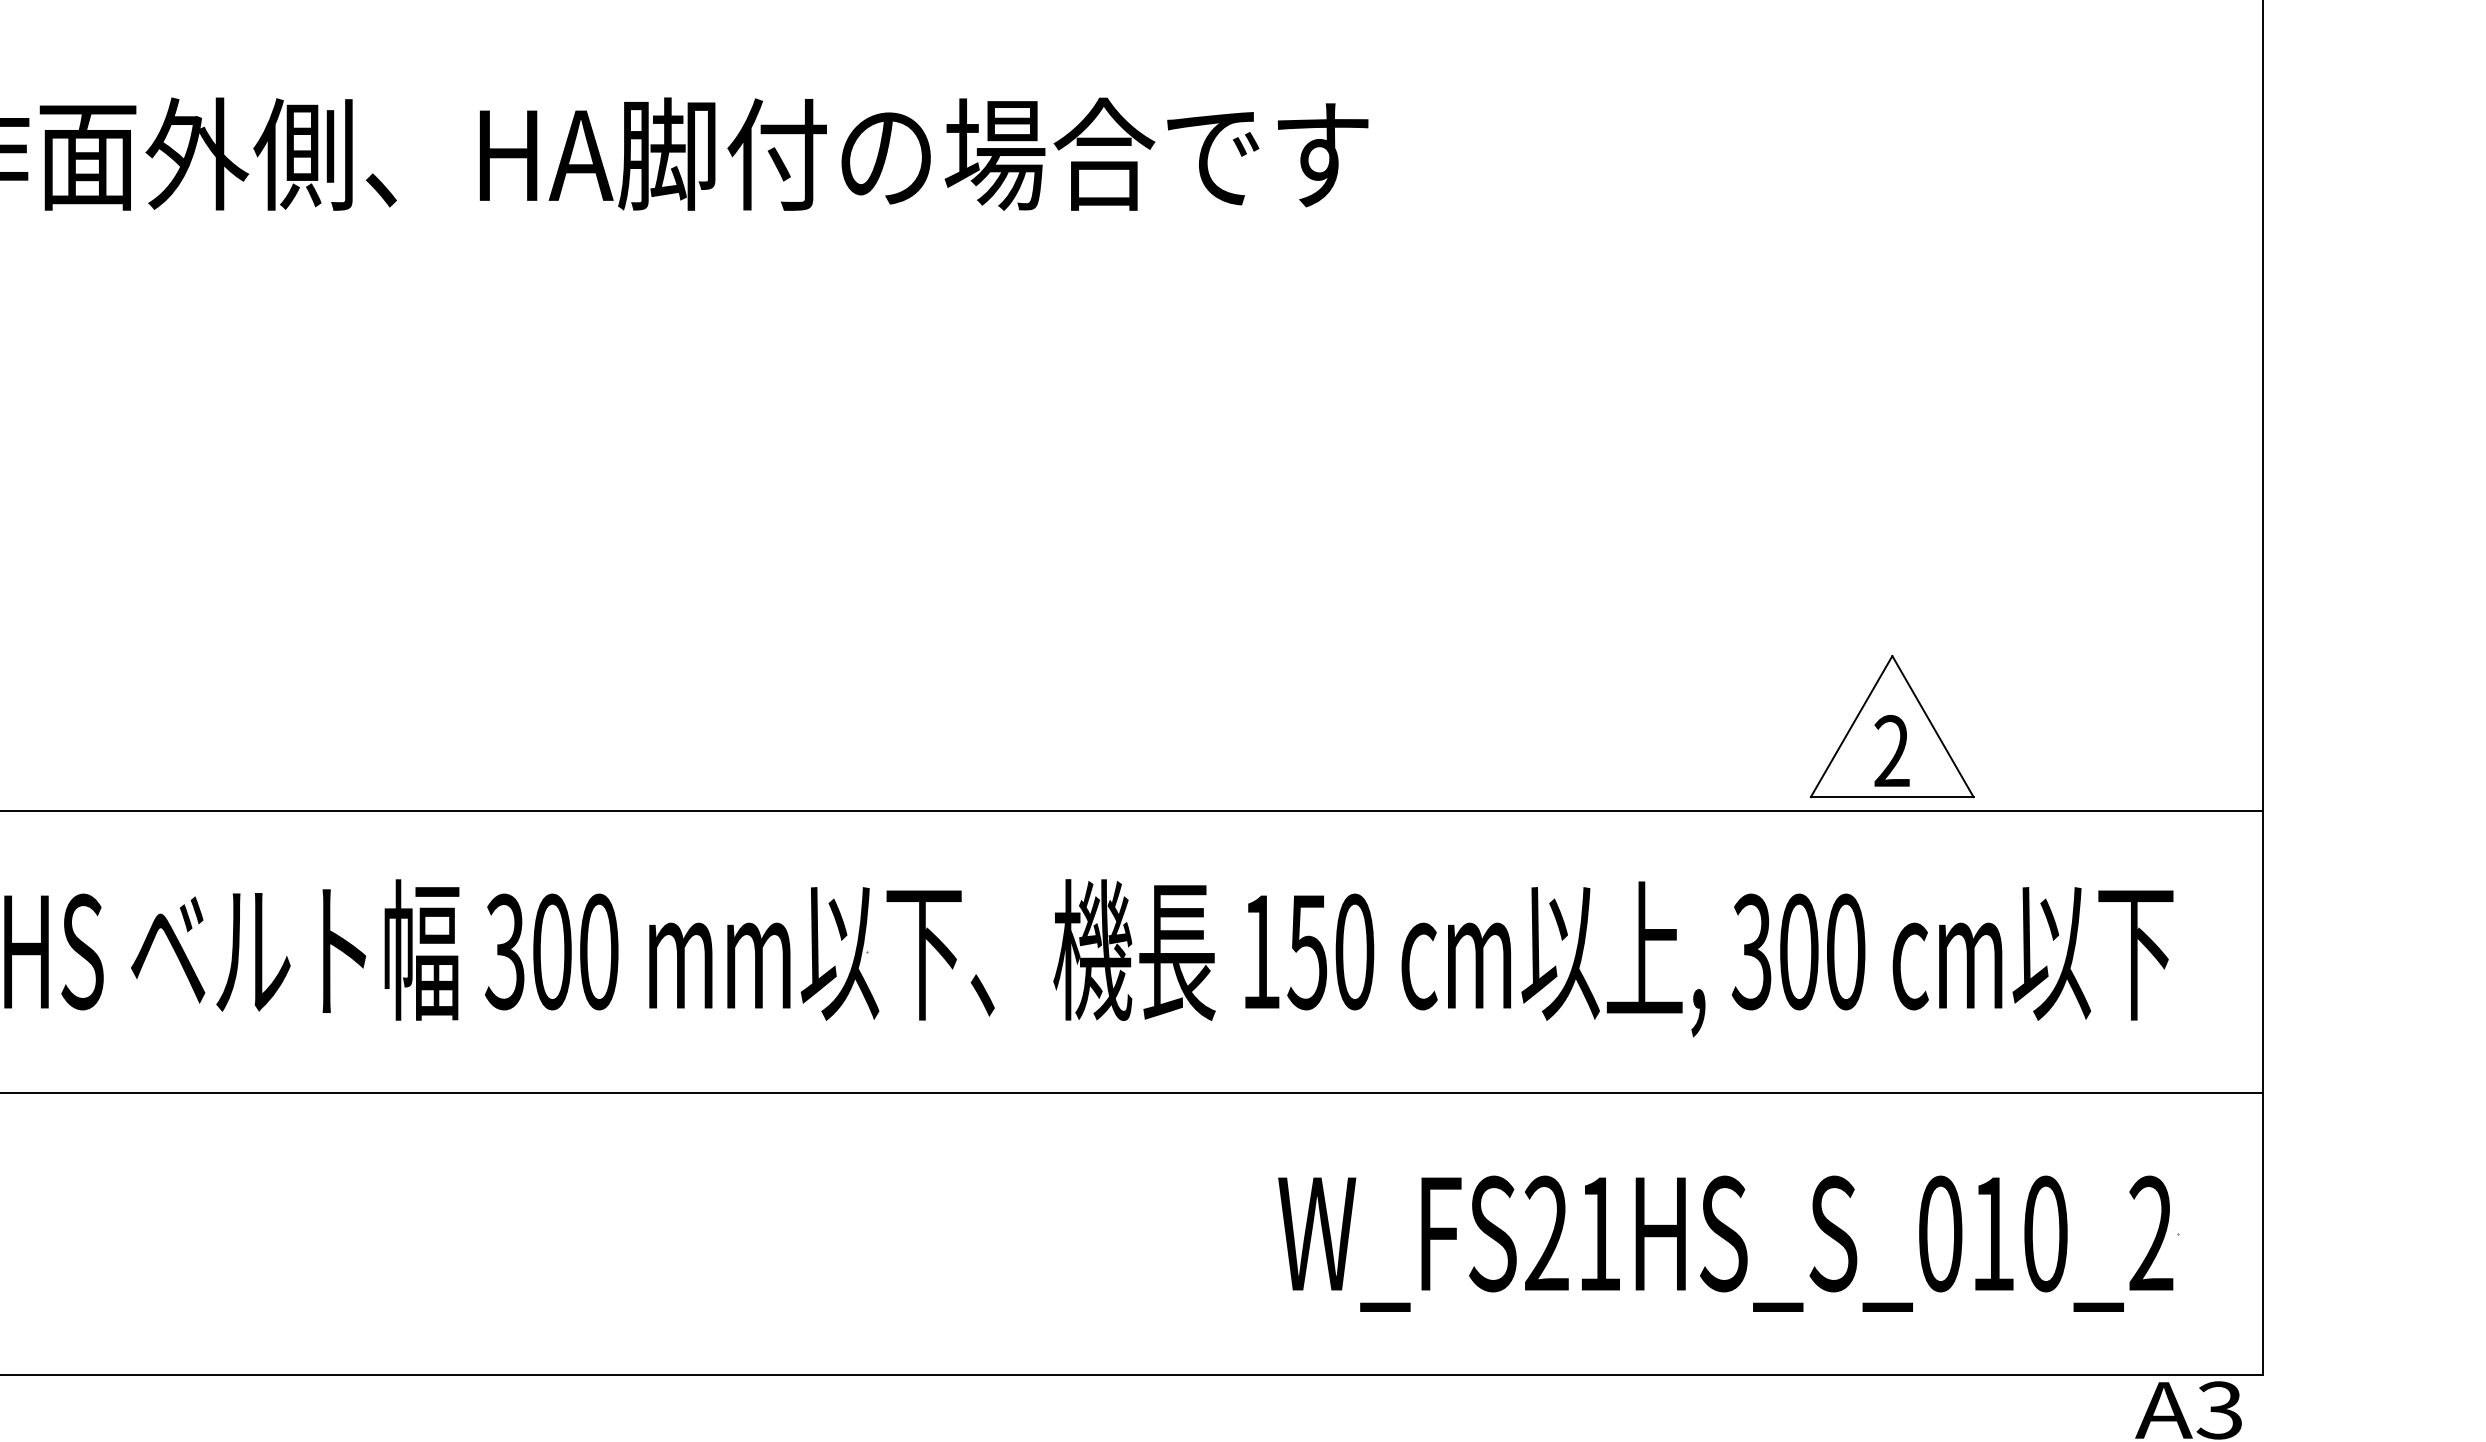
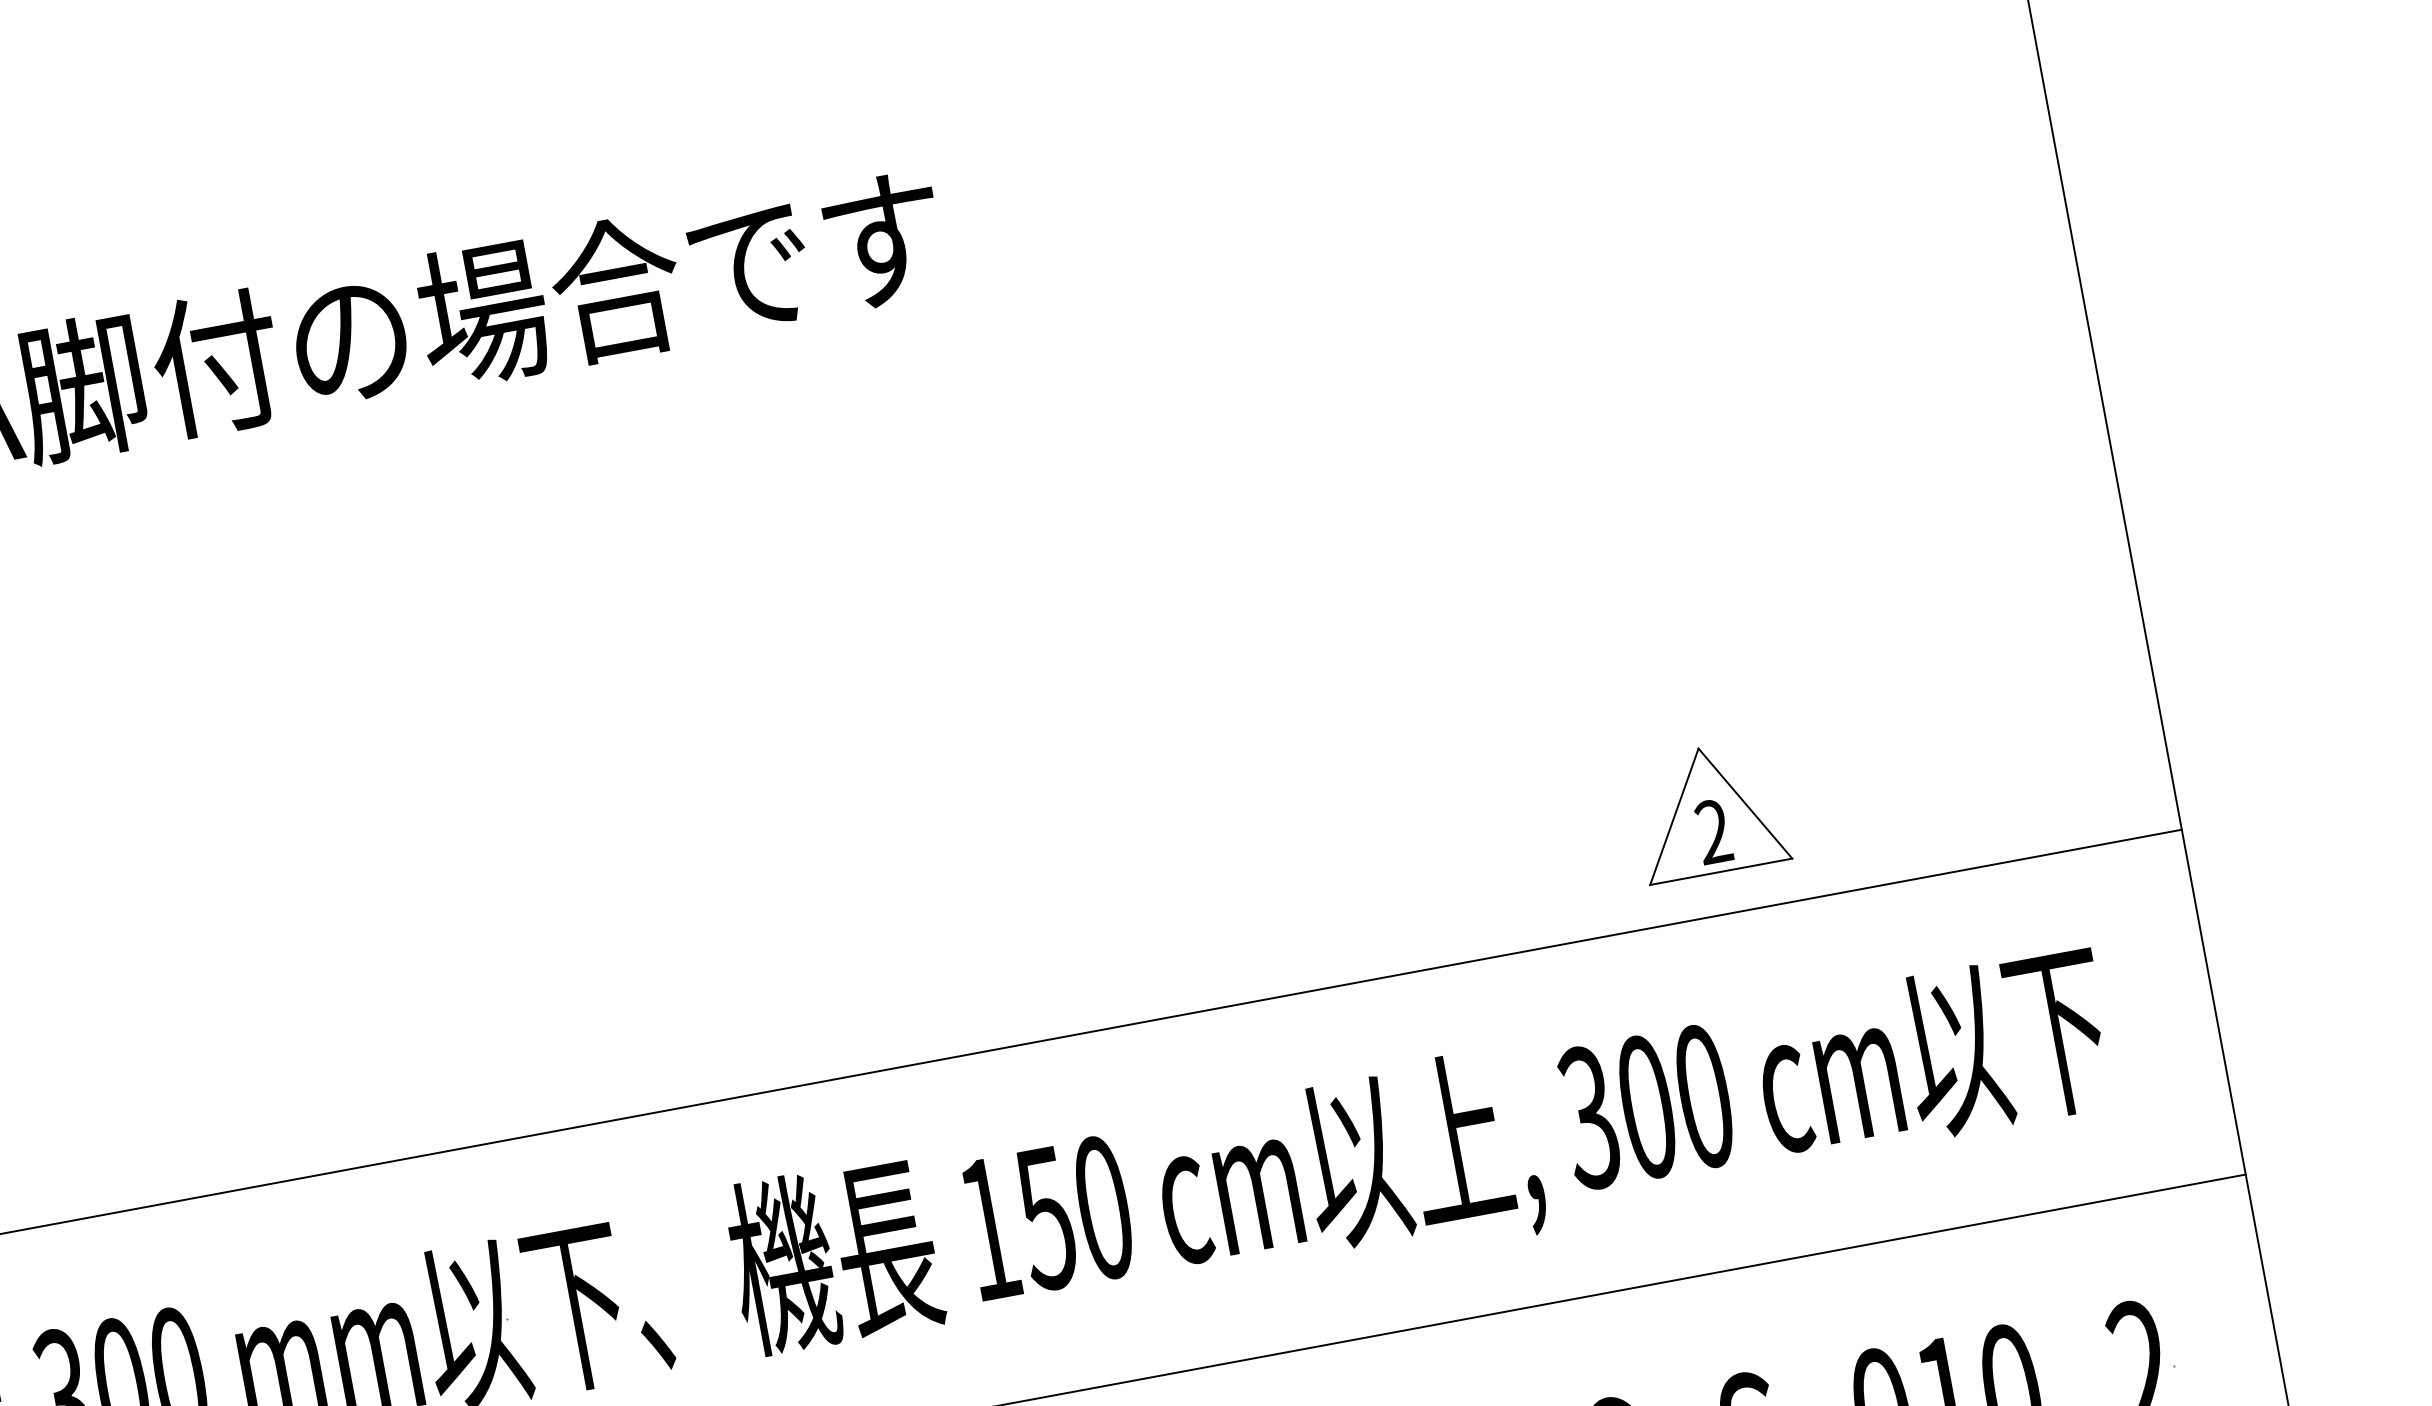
part: (1892, 725) -> (1709, 809), size x0.71

